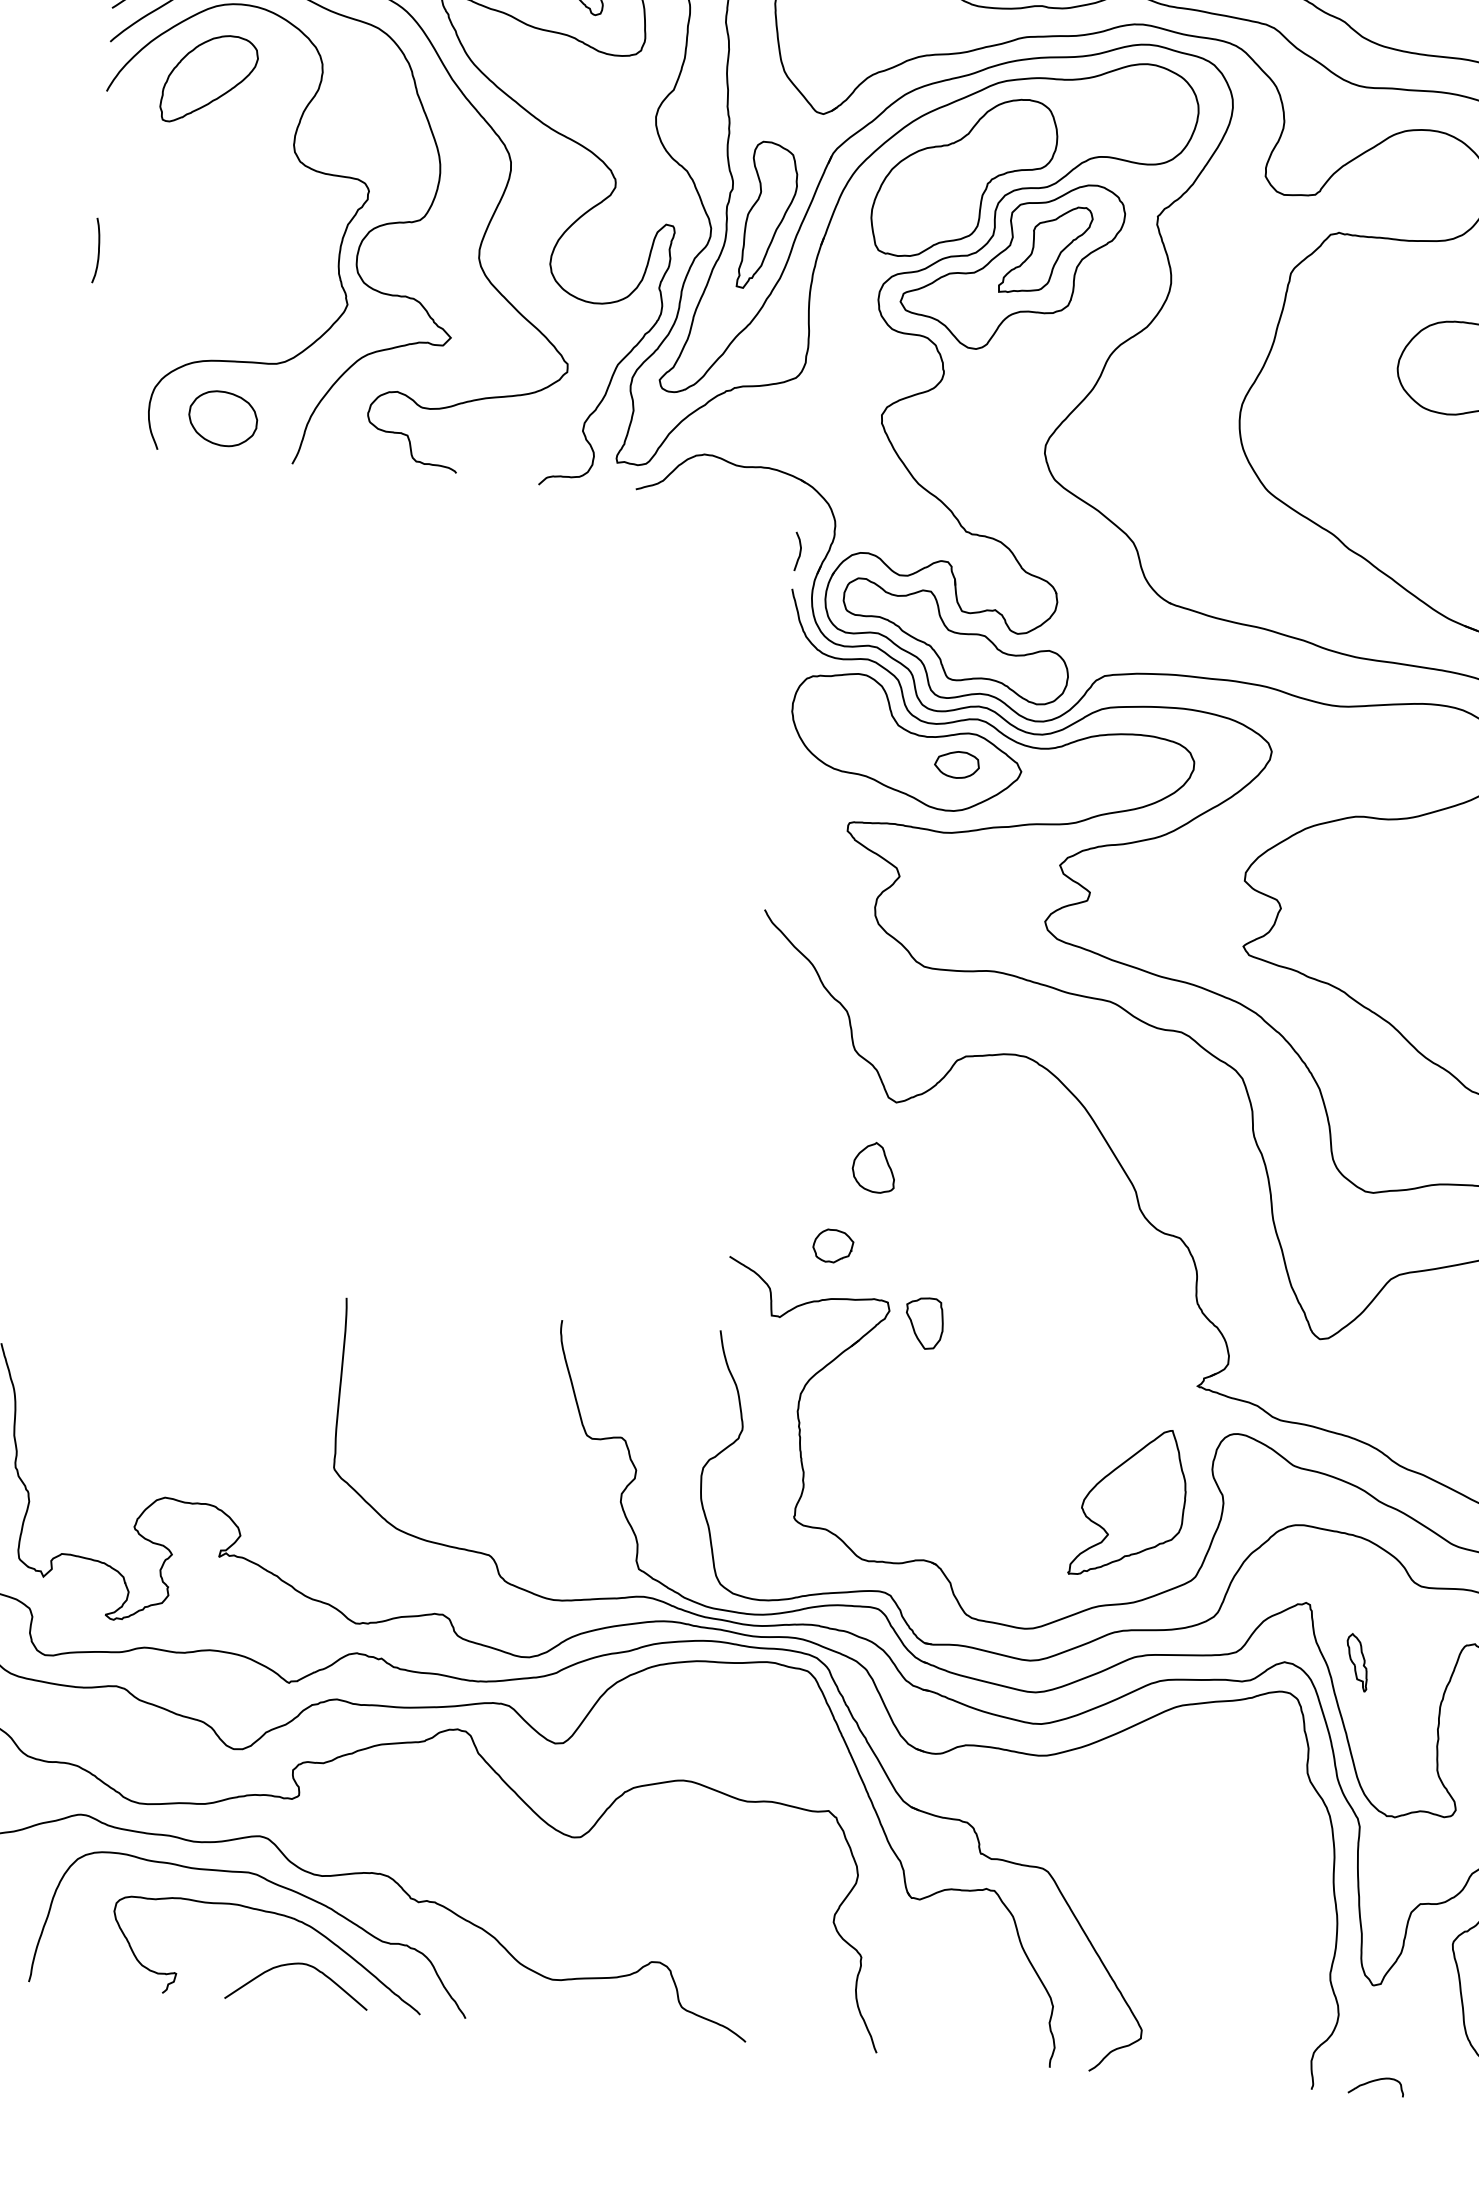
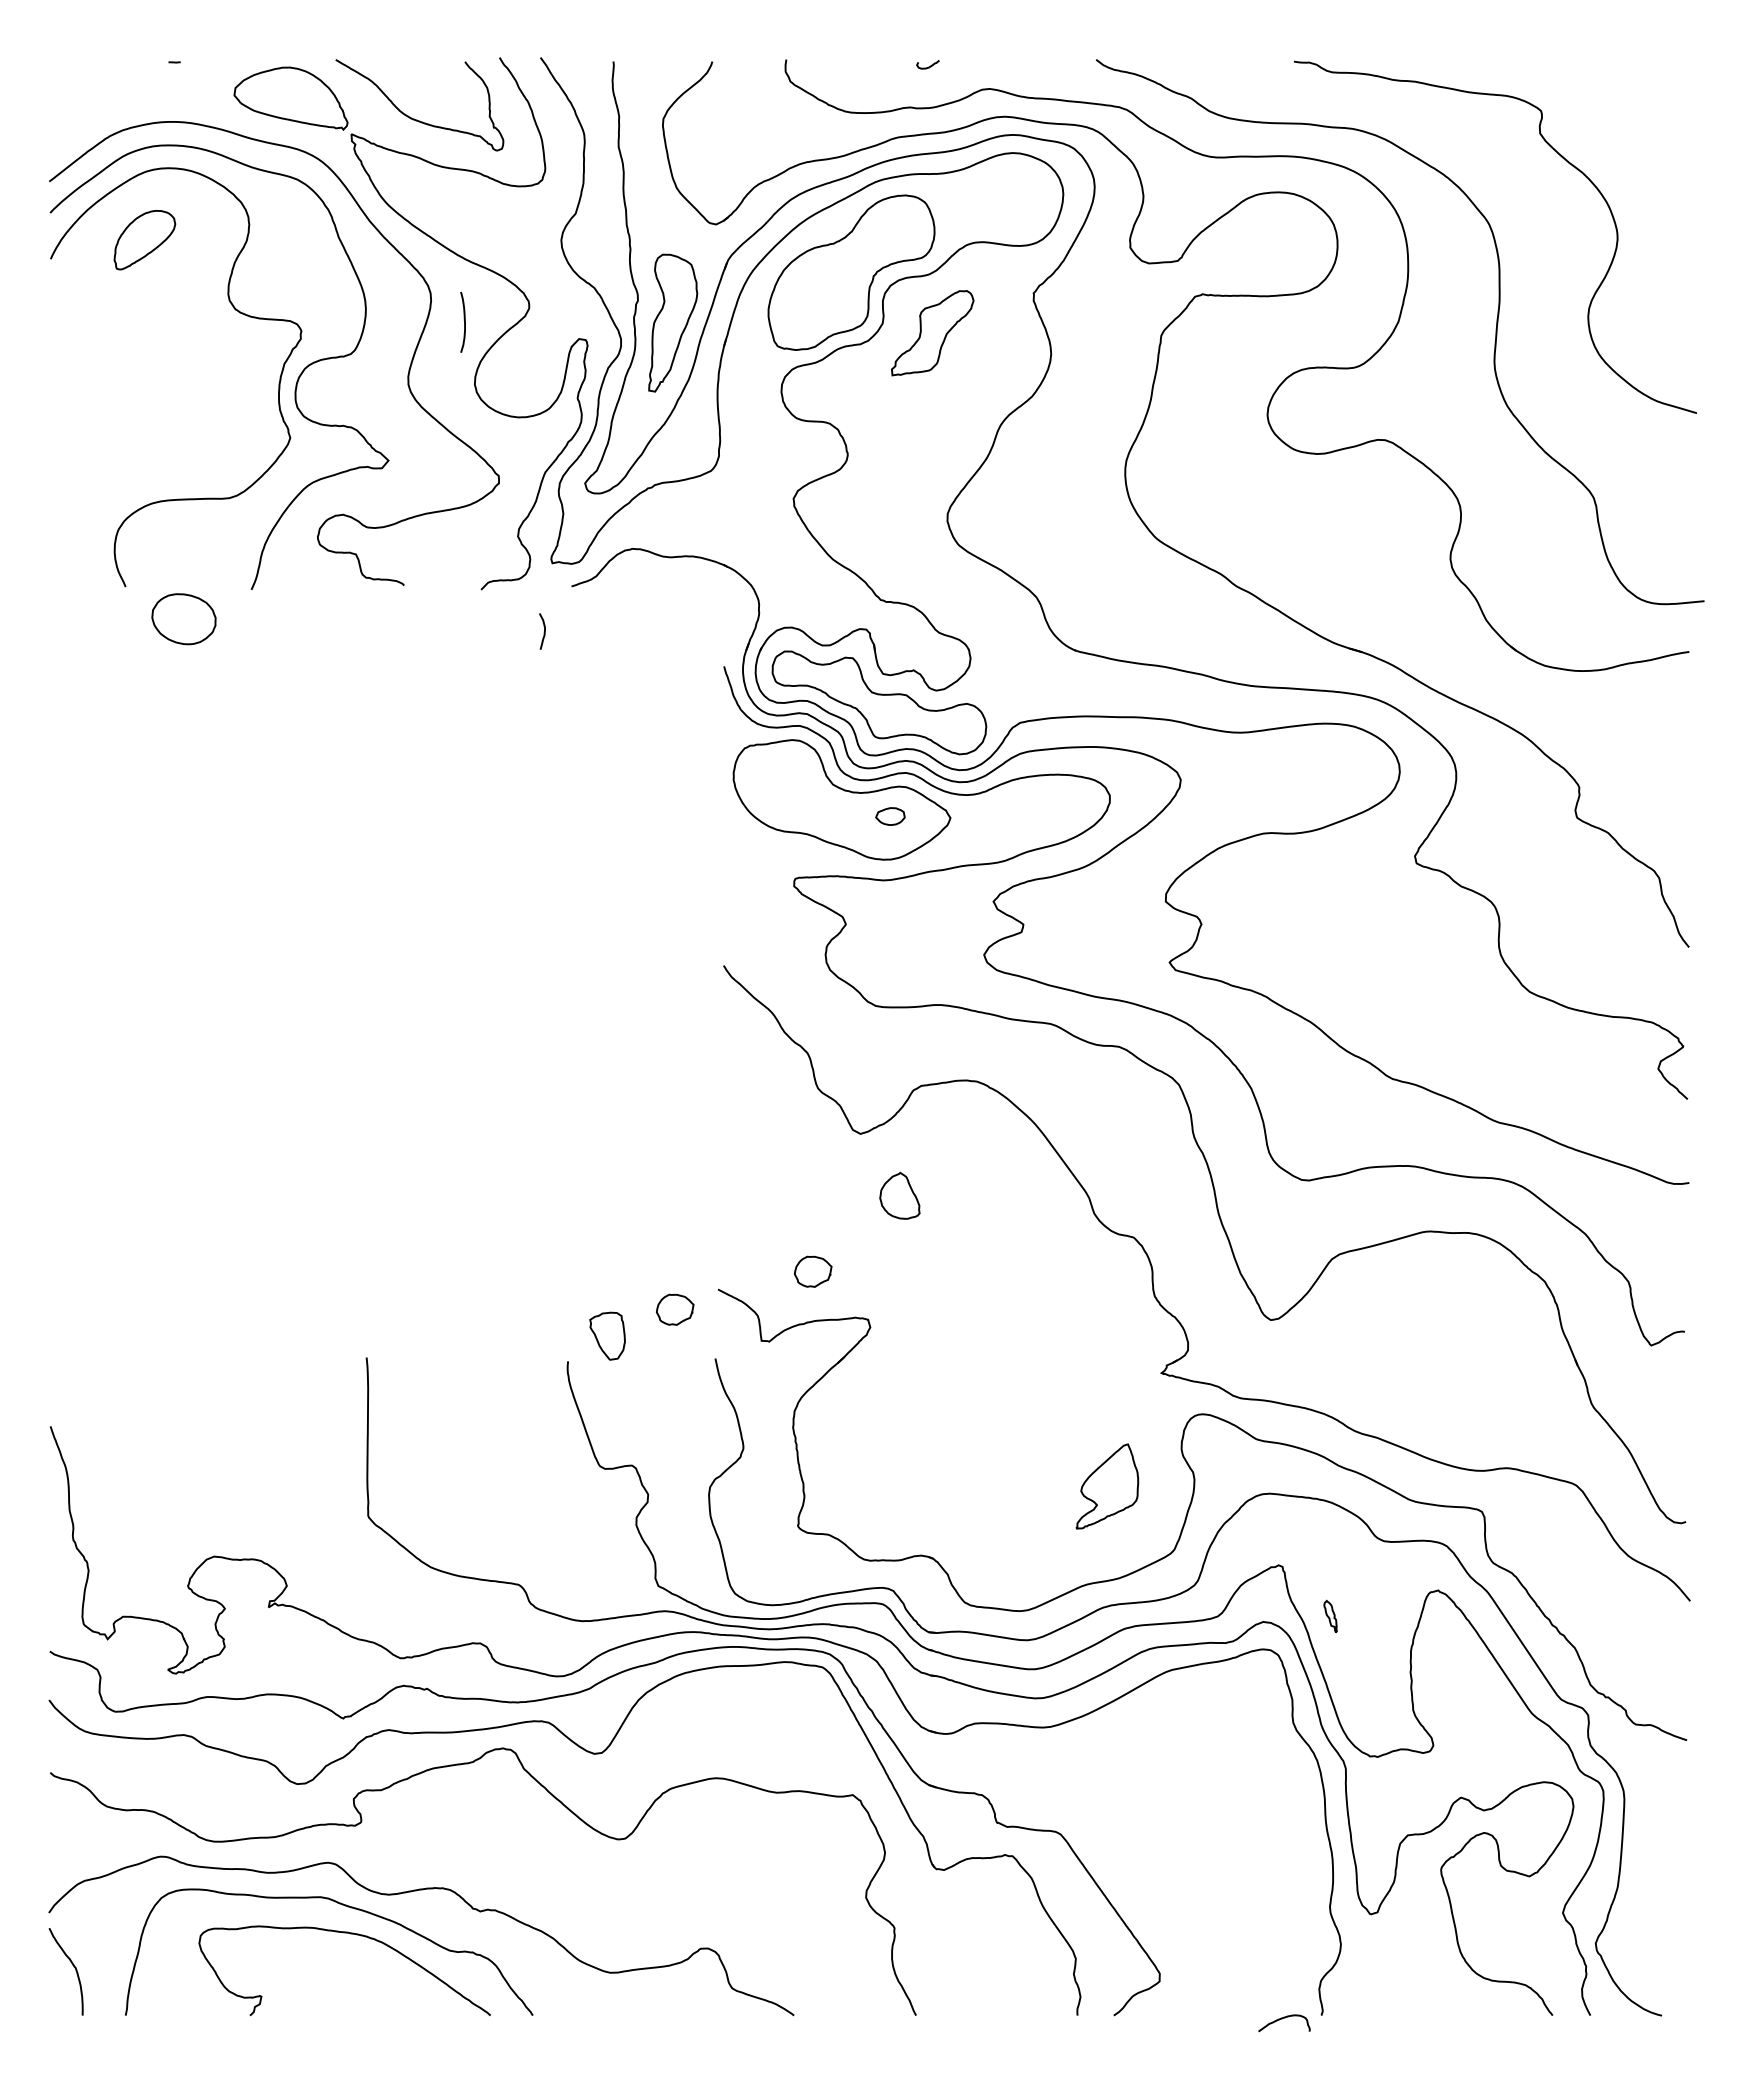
part: (209, 78) -> (144, 239), size x0.7
curve: (98, 249) -> (464, 321), moved
part: (1012, 265) -> (902, 349), removed
part: (222, 419) -> (183, 619), moved
curve: (798, 552) -> (543, 632), moved
part: (957, 764) -> (890, 816), size x0.7
part: (873, 1167) -> (899, 1195), moved
part: (682, 1274) -> (675, 1309), added
part: (924, 1322) -> (607, 1335), moved
part: (1129, 1502) -> (1107, 1486), size x0.6
part: (1357, 1662) -> (1330, 1616), size x0.6
curve: (293, 1965) -> (369, 1979), removed
curve: (1374, 2081) -> (1282, 2019), moved

